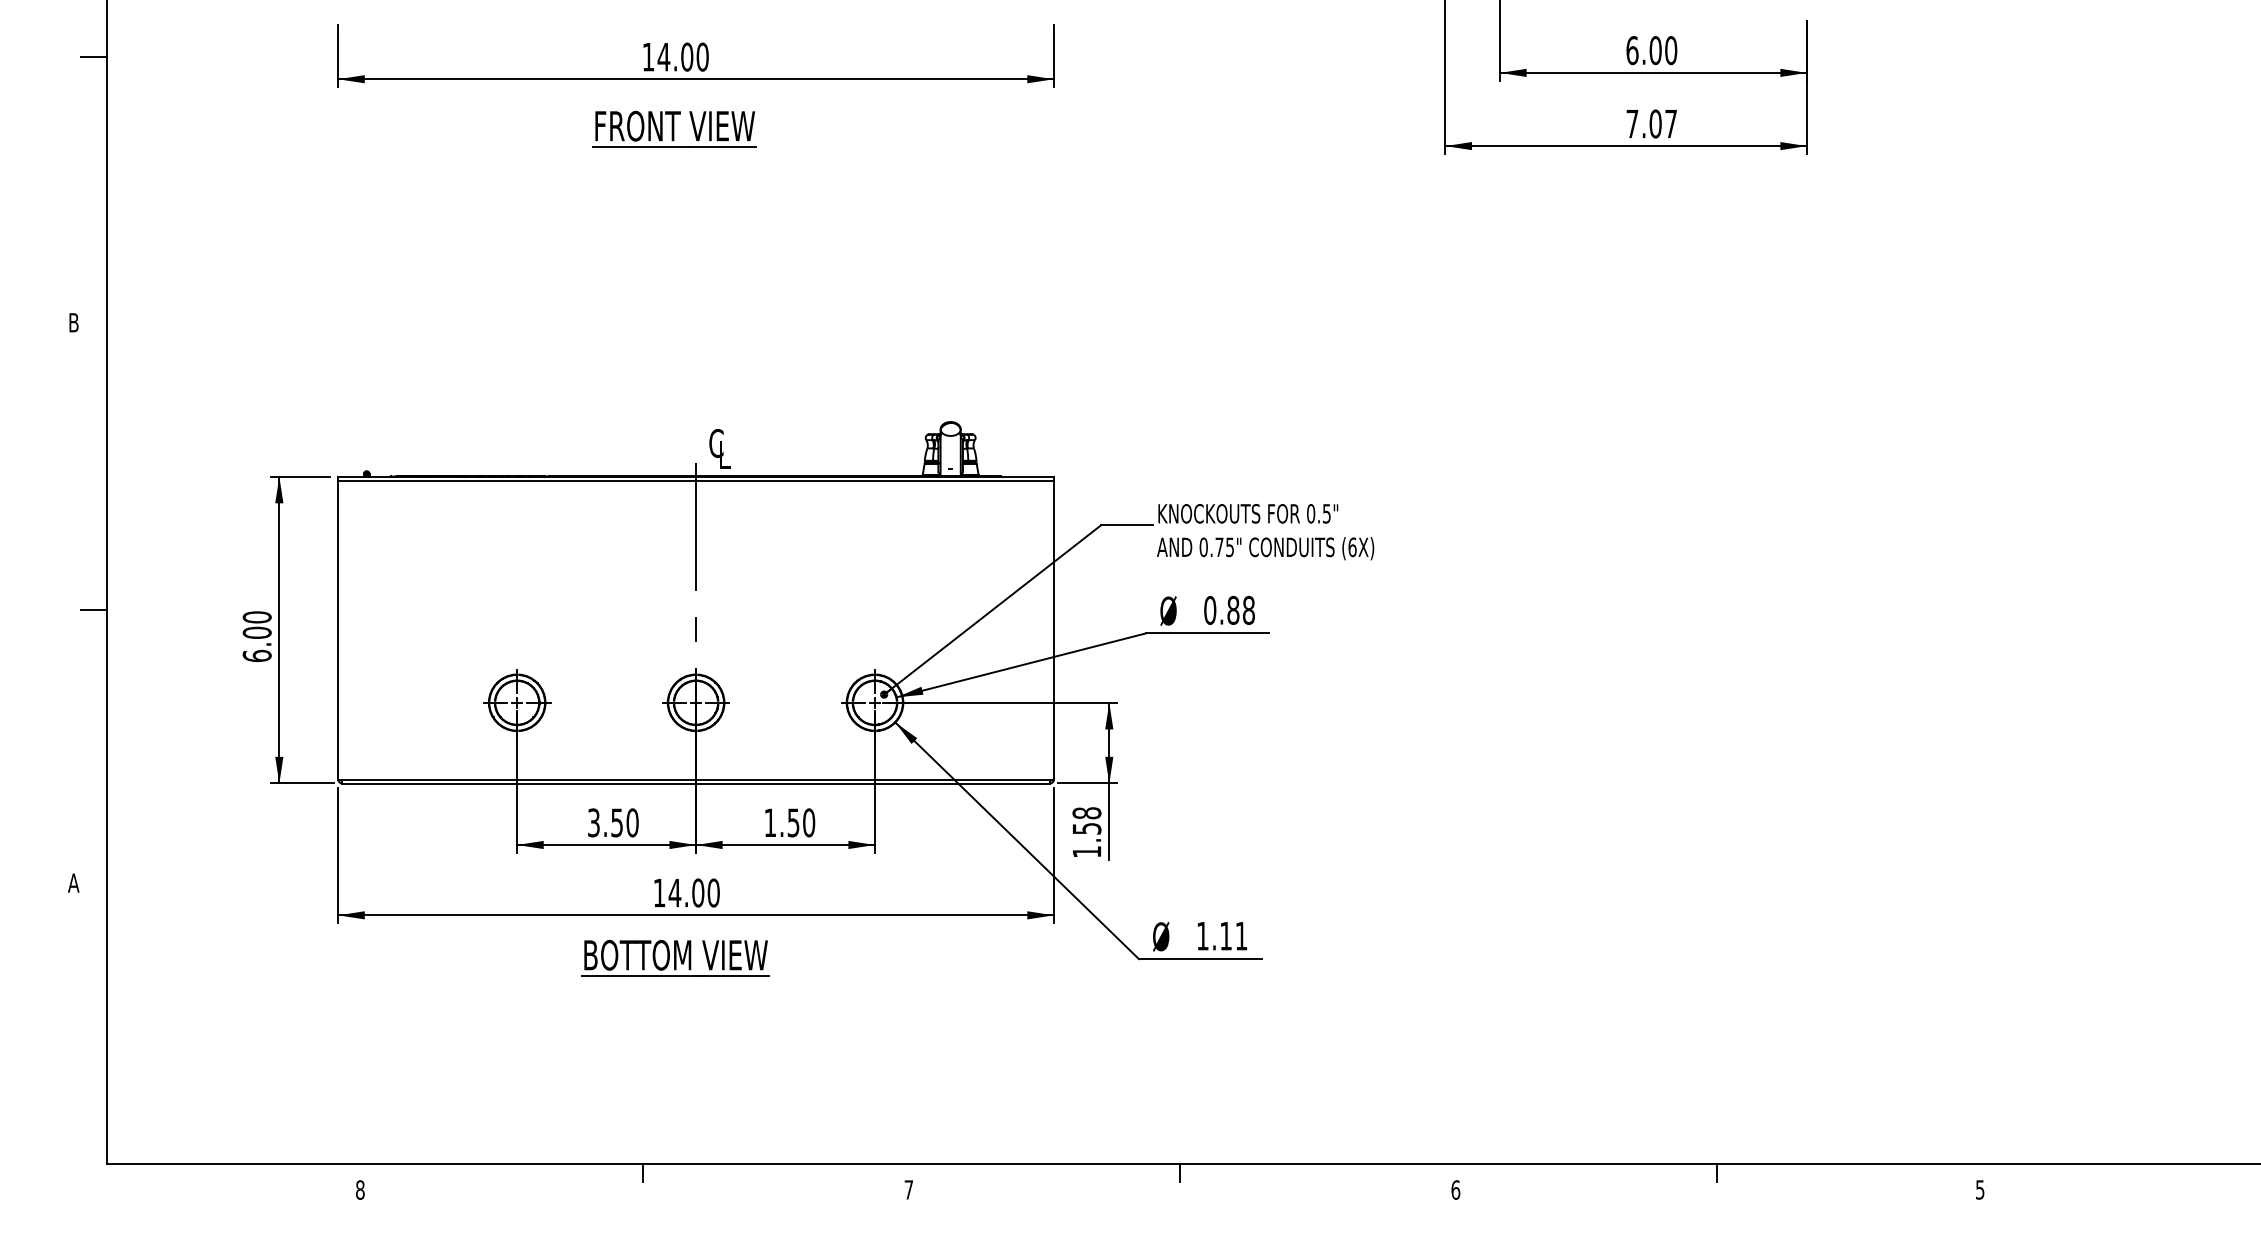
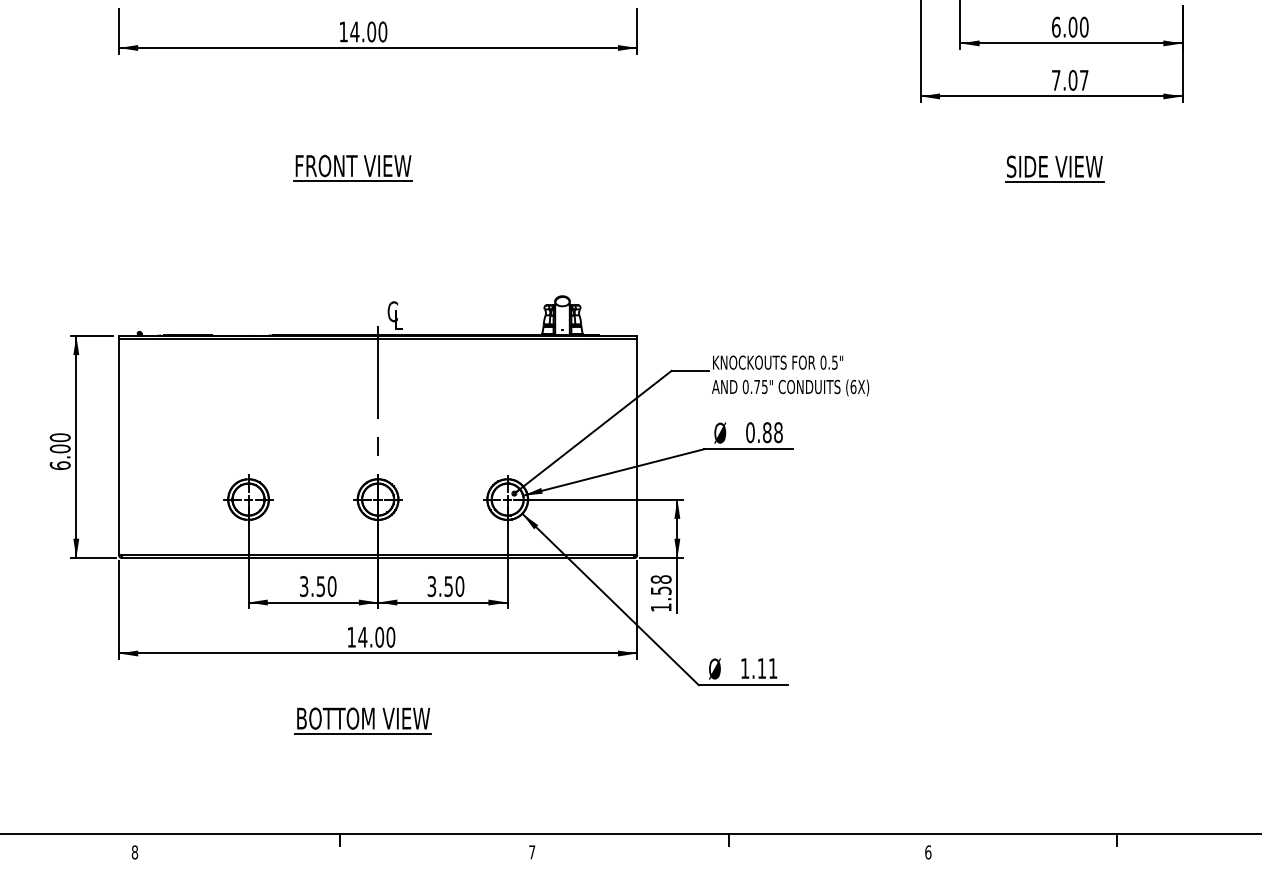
part: (674, 128) -> (353, 167), moved
part: (1630, 245) -> (1054, 168), added
text: (770, 822) -> (432, 586), 1.50 -> 3.50
part: (675, 957) -> (363, 720), moved

